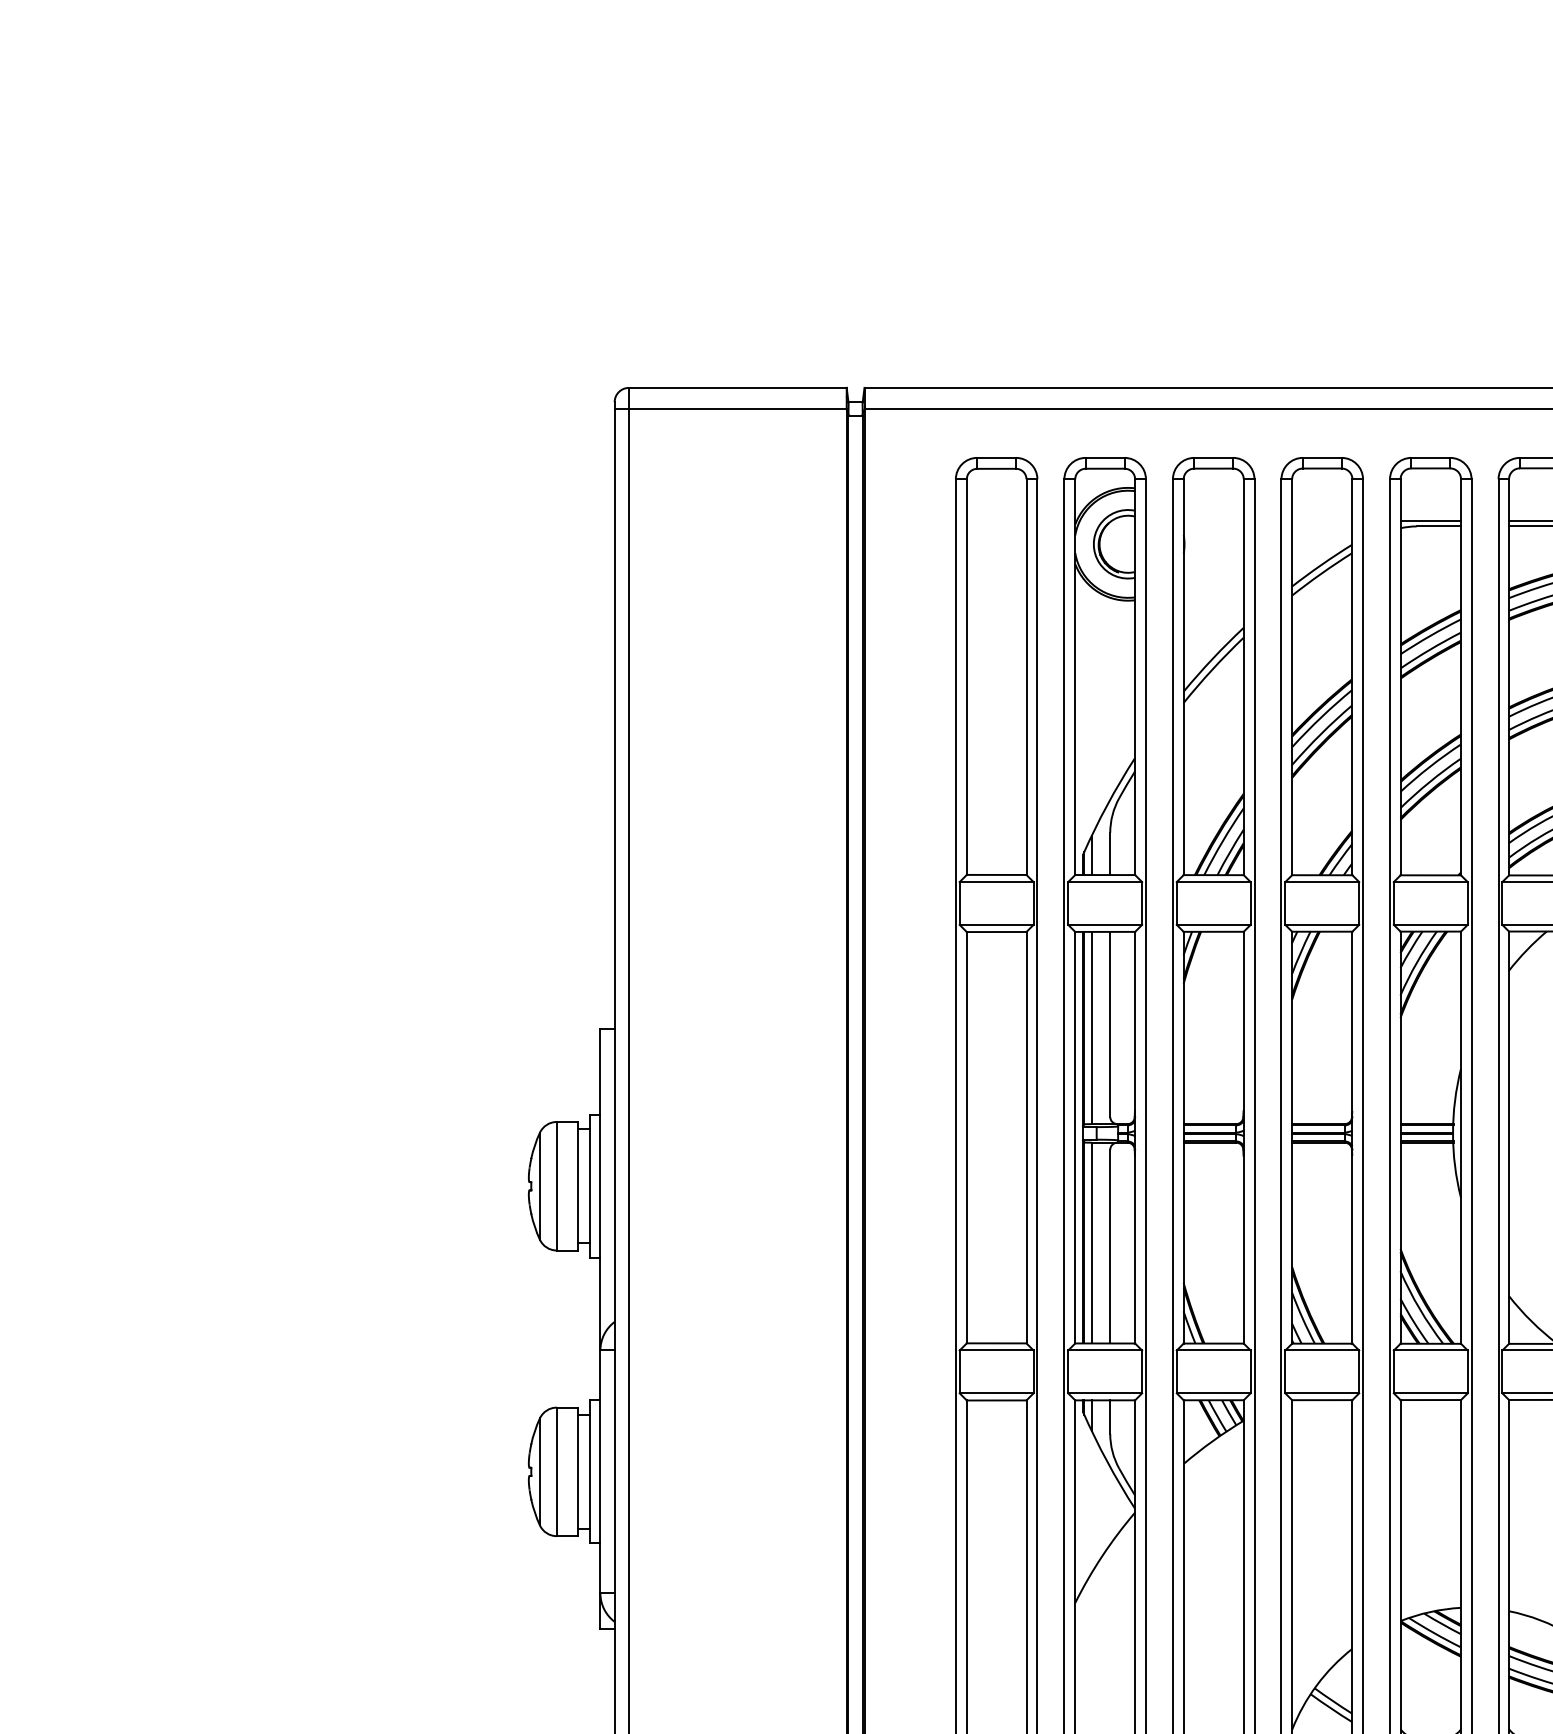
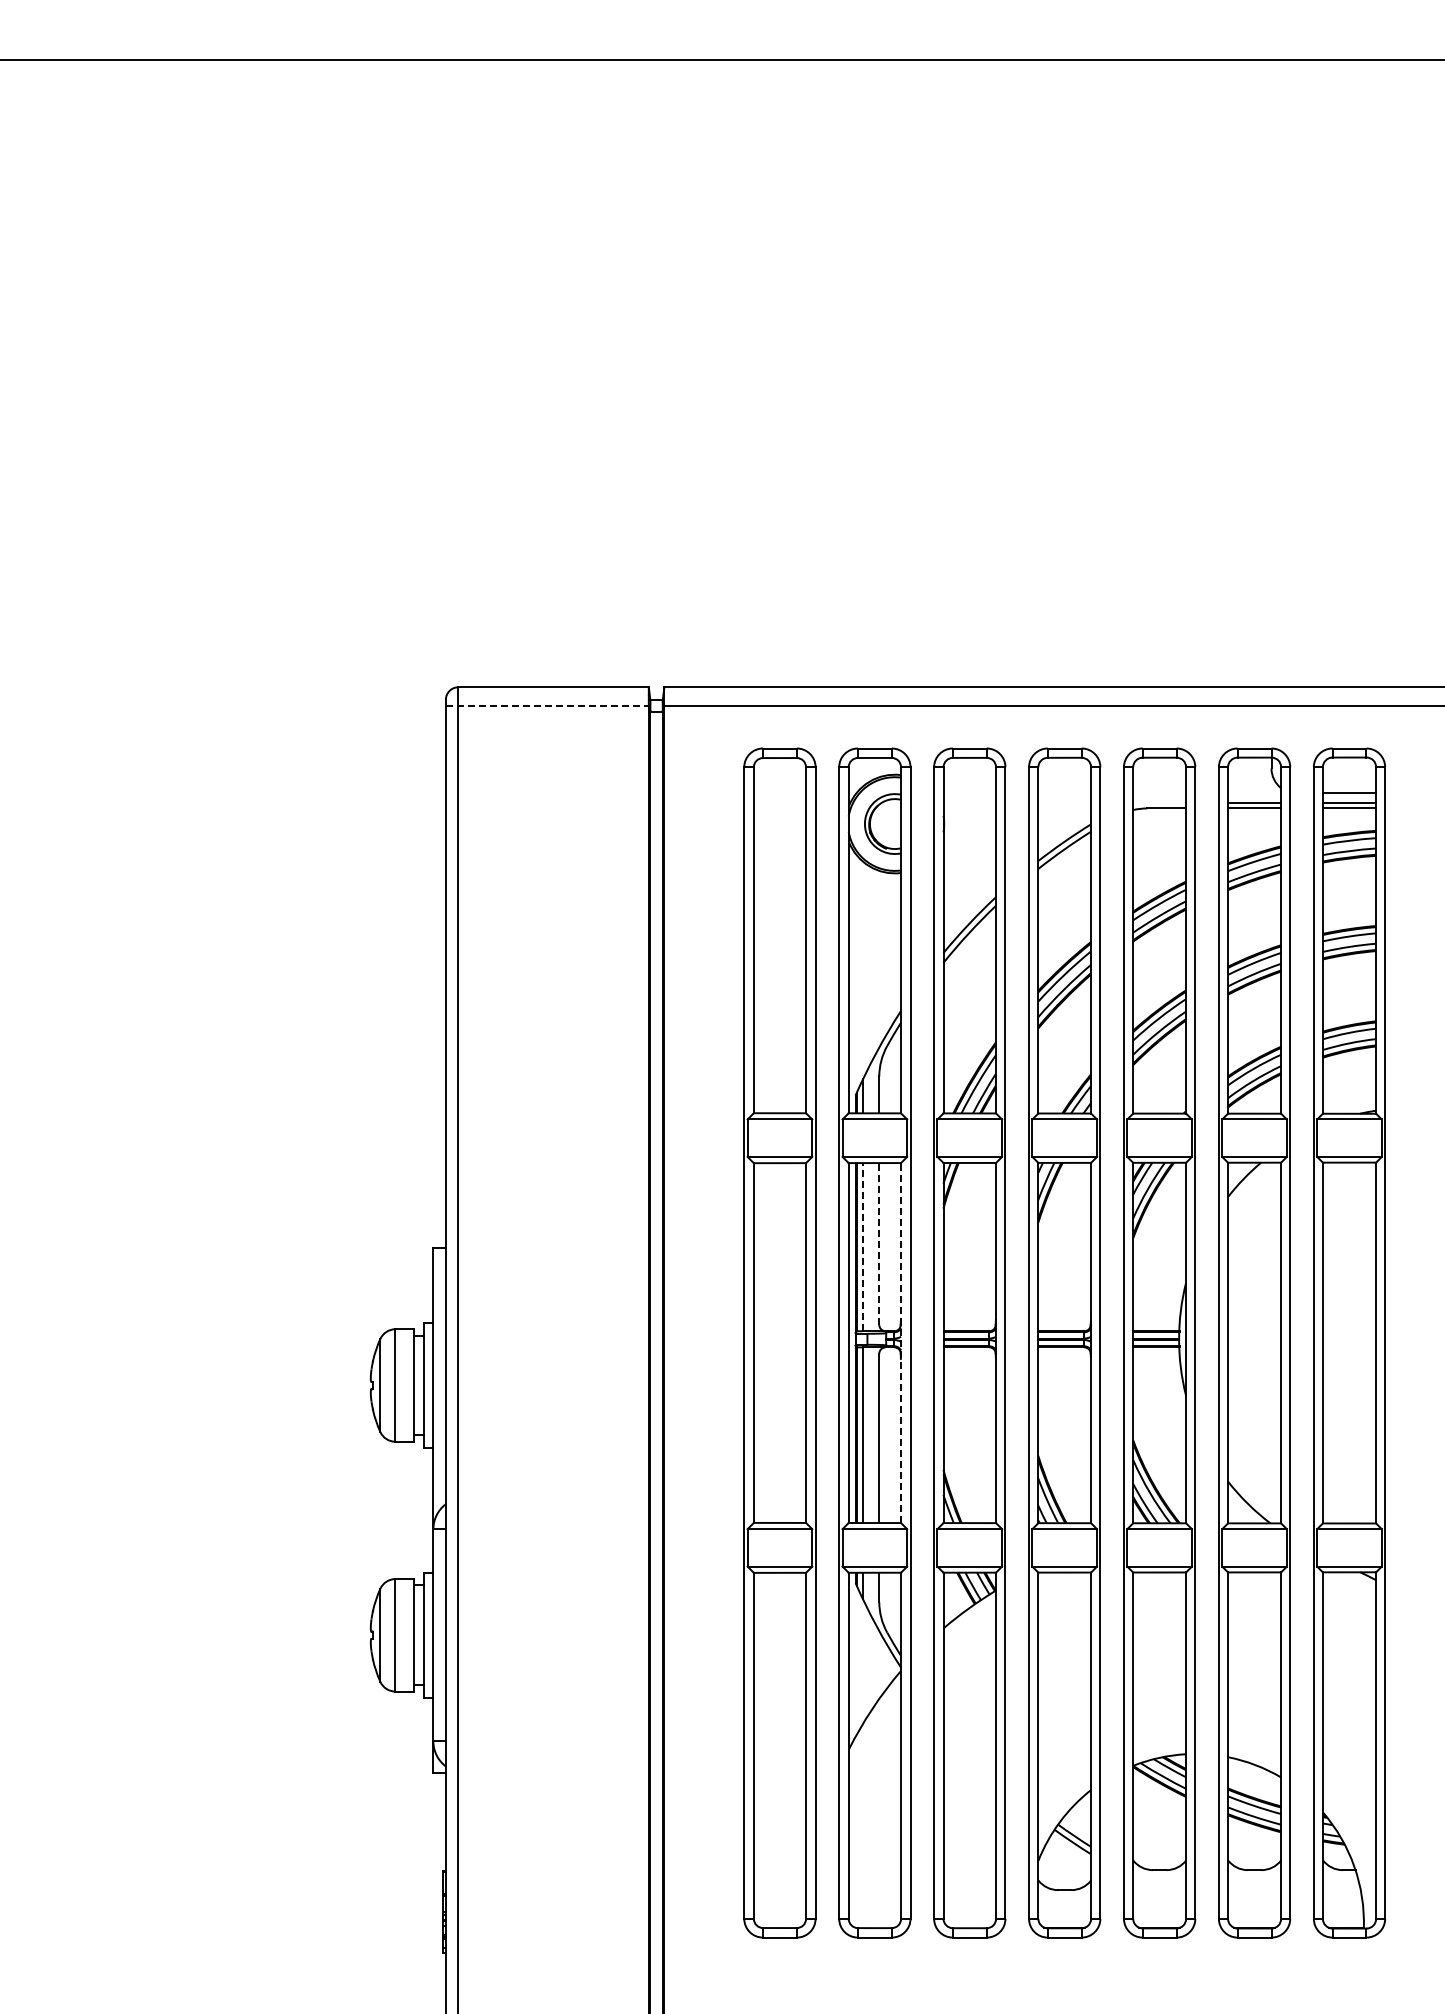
line: (730, 409) -> (547, 706), solid -> dashed
line: (1430, 520) -> (1159, 803), removed
line: (1110, 1025) -> (879, 1244), solid -> dashed
line: (1091, 1027) -> (862, 1246), solid -> dashed
line: (1135, 1138) -> (901, 1343), solid -> dashed

